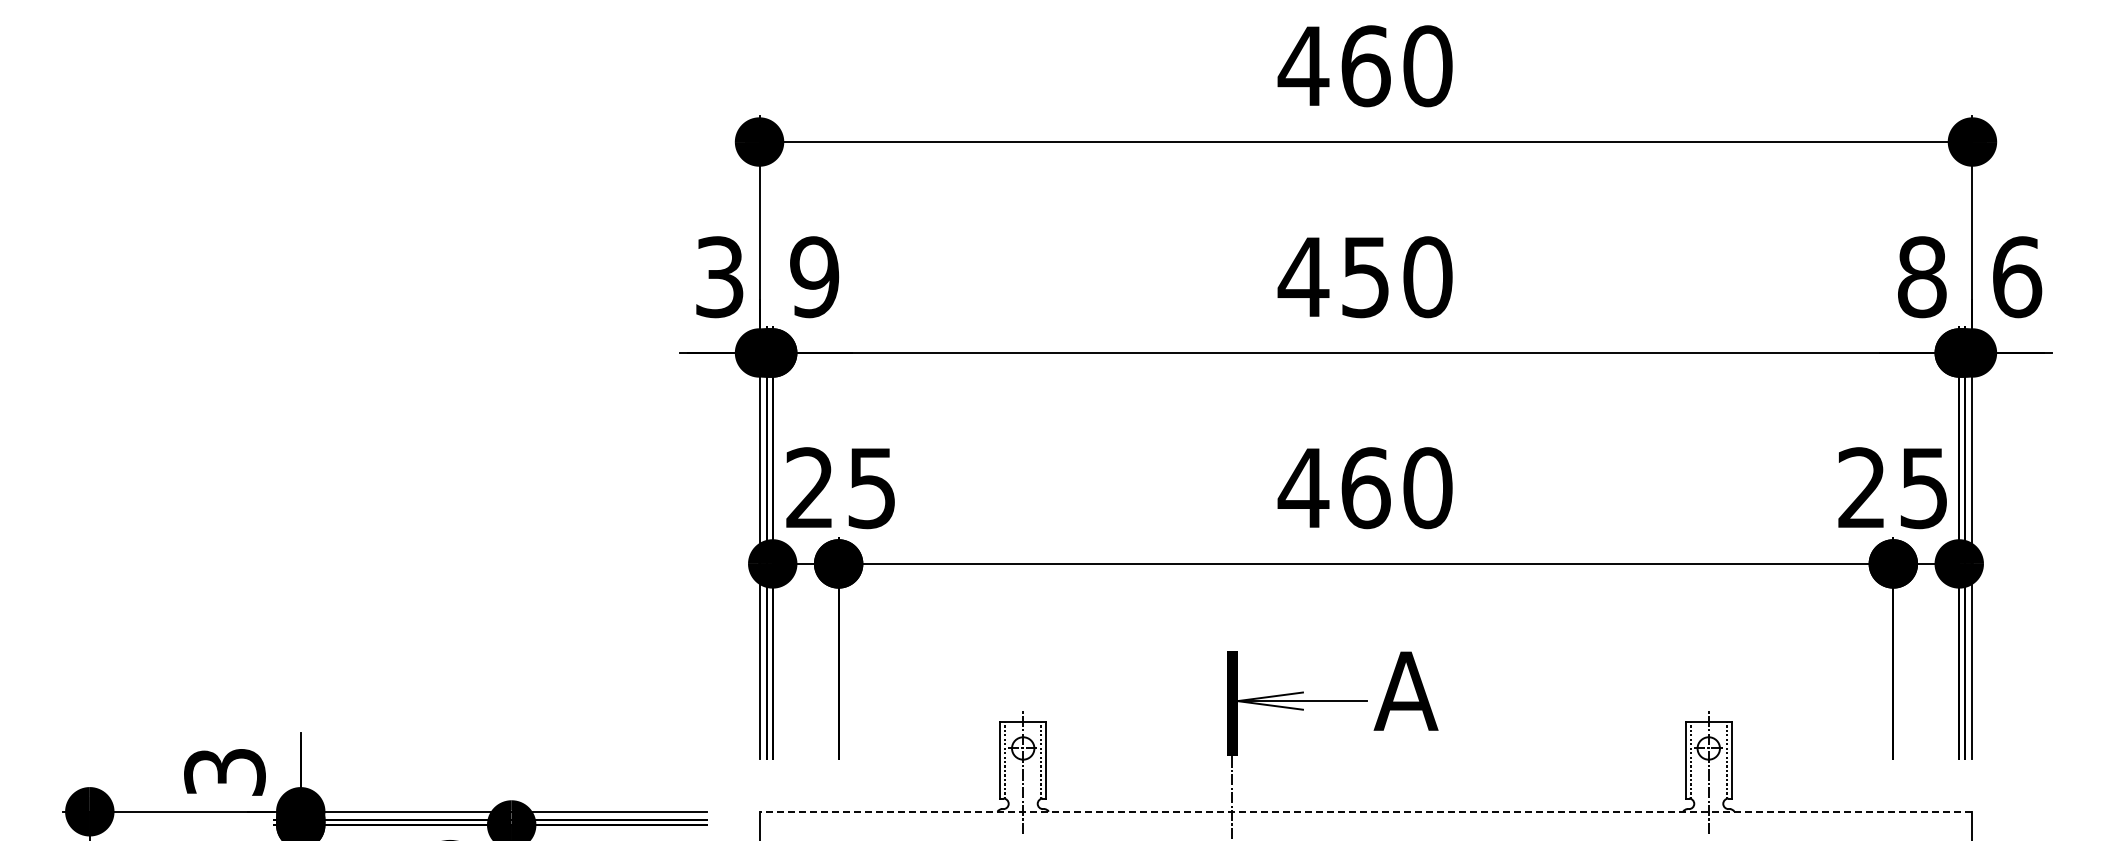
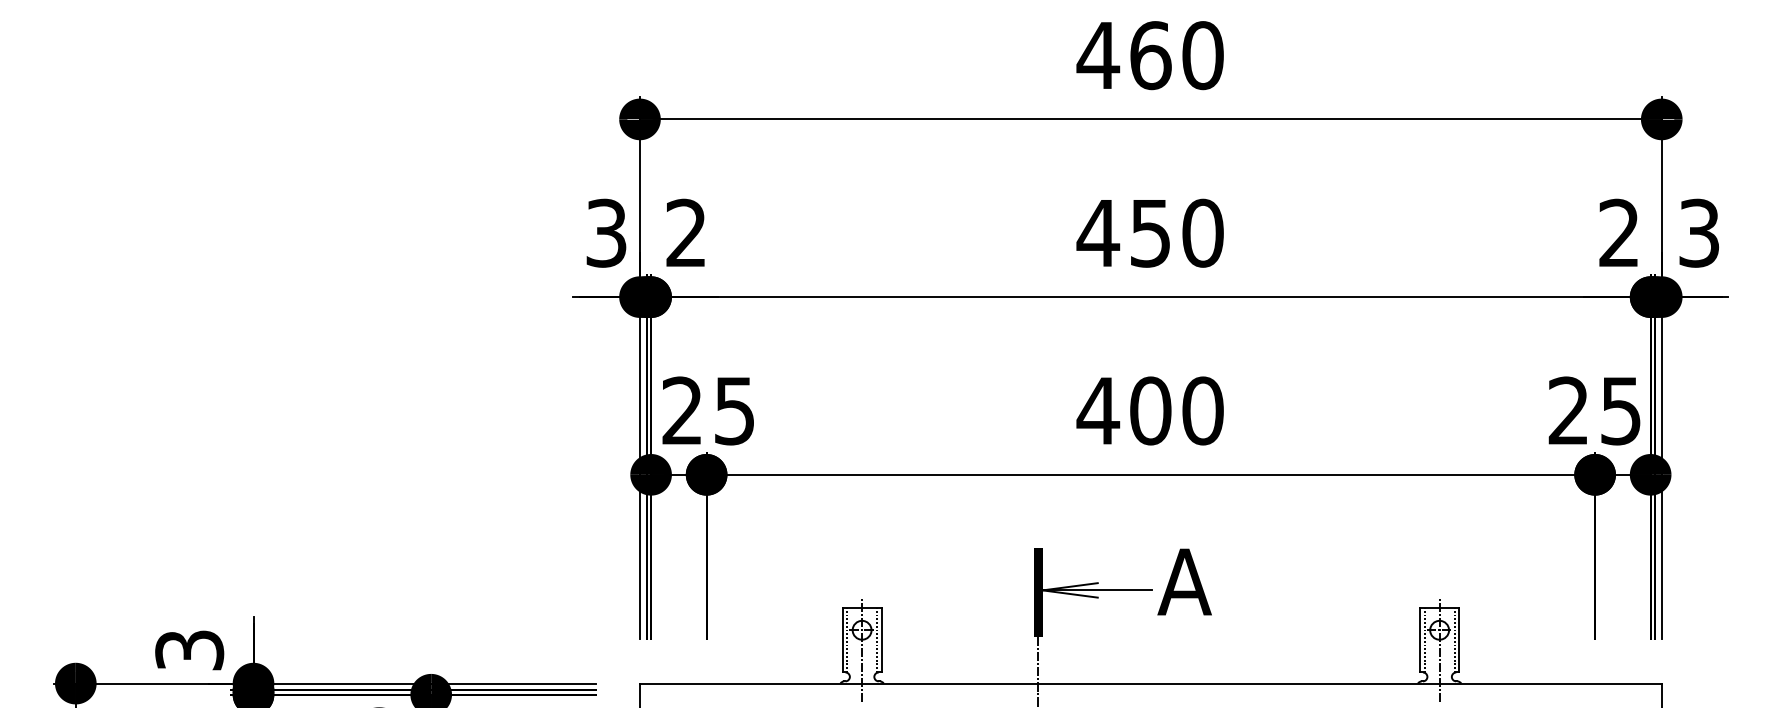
text: (814, 277) -> (686, 233), 9 -> 2
text: (1922, 277) -> (1619, 233), 8 -> 2
text: (2017, 277) -> (1699, 233), 6 -> 3
text: (1365, 488) -> (1150, 411), 460 -> 400
line: (1365, 811) -> (1150, 683), dashed -> solid

